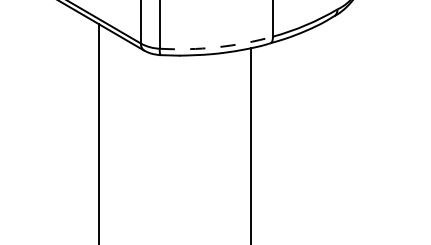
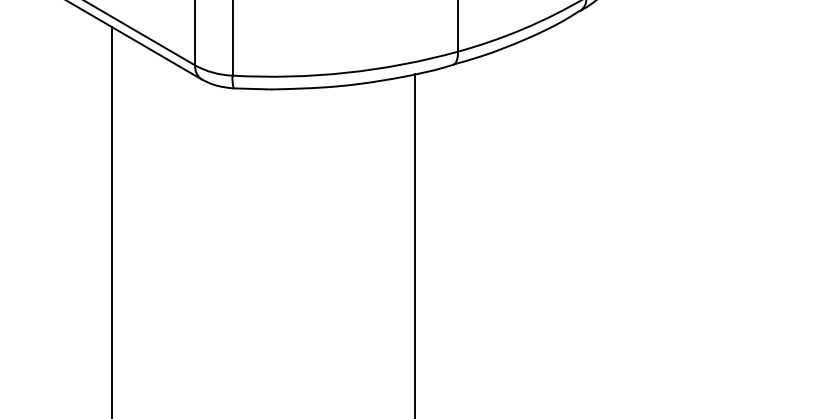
arc: (216, 47) -> (345, 73), dashed -> solid

